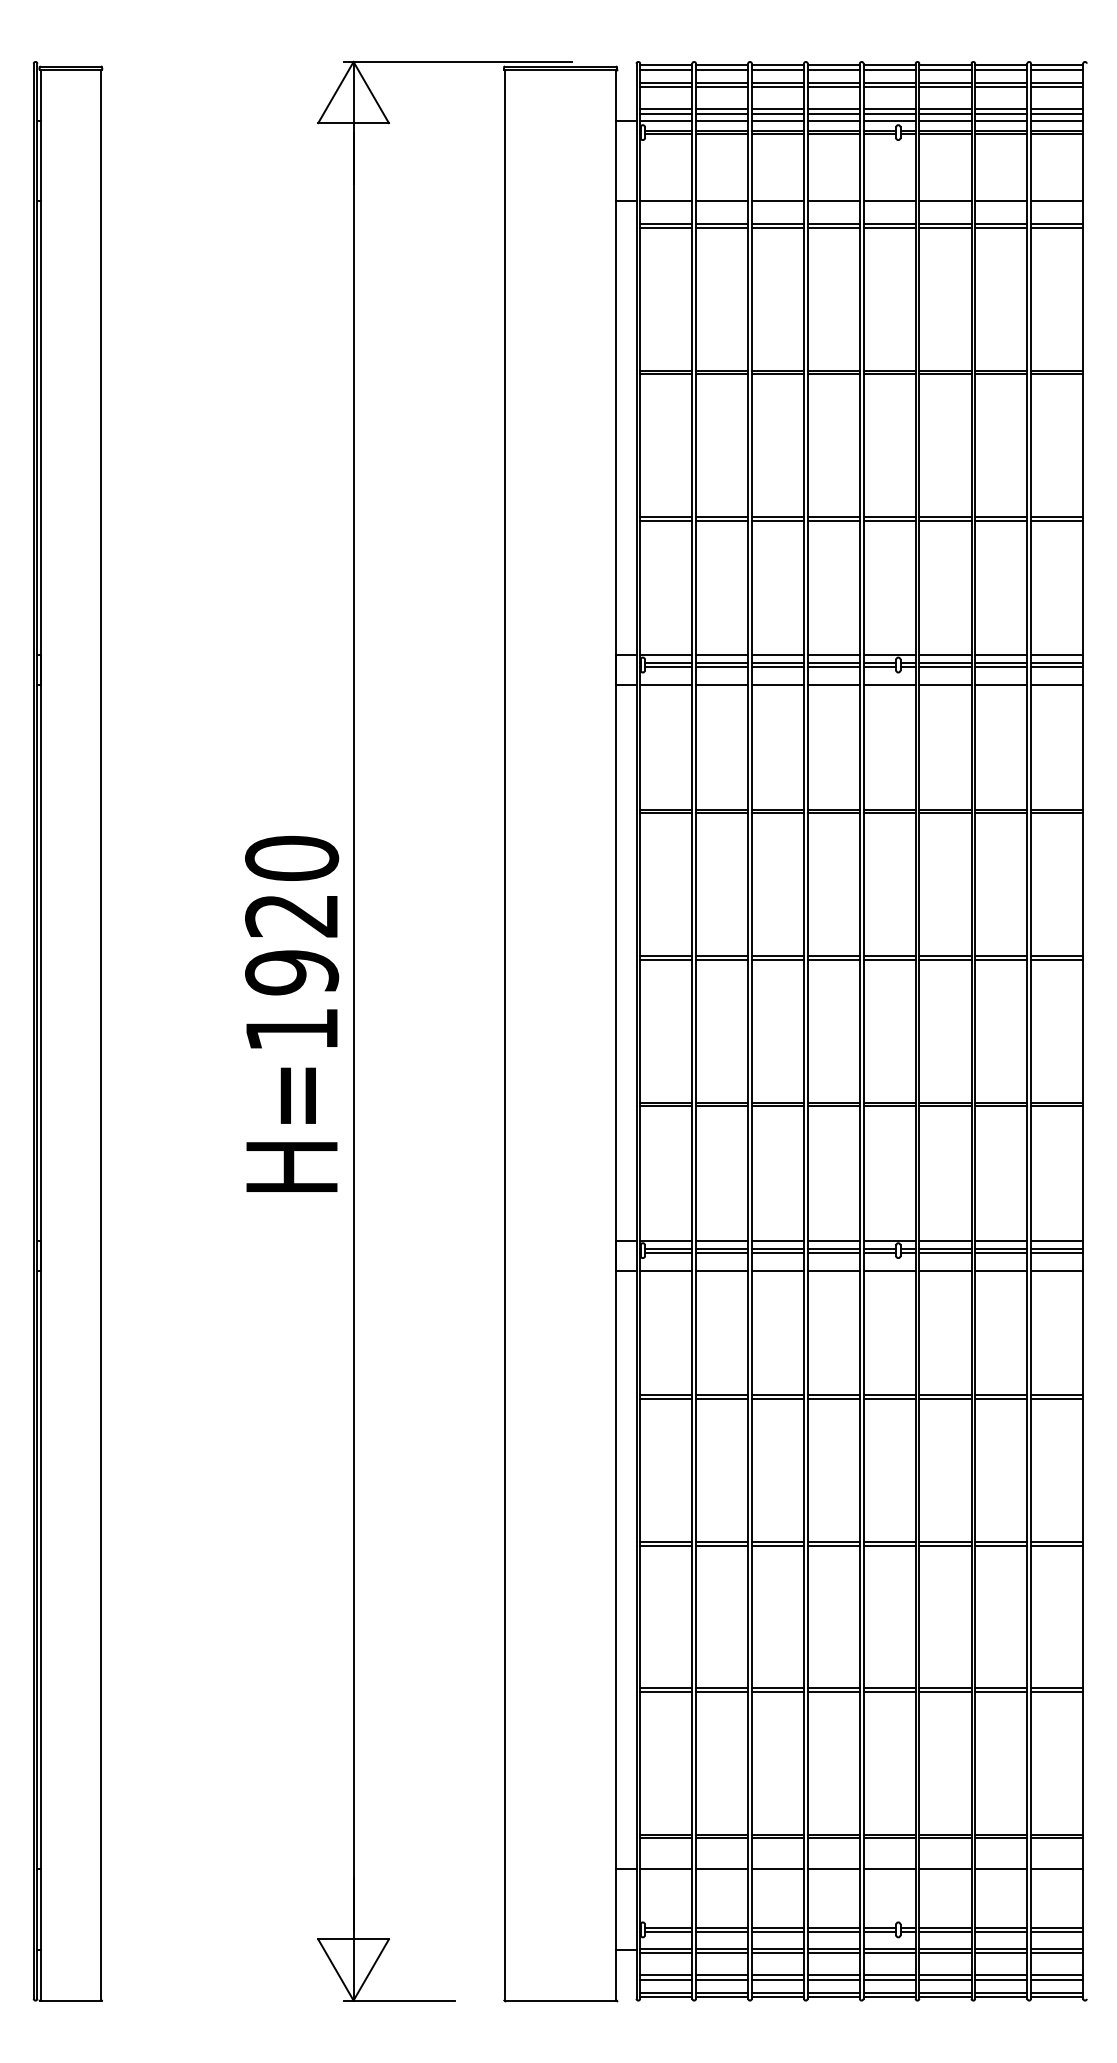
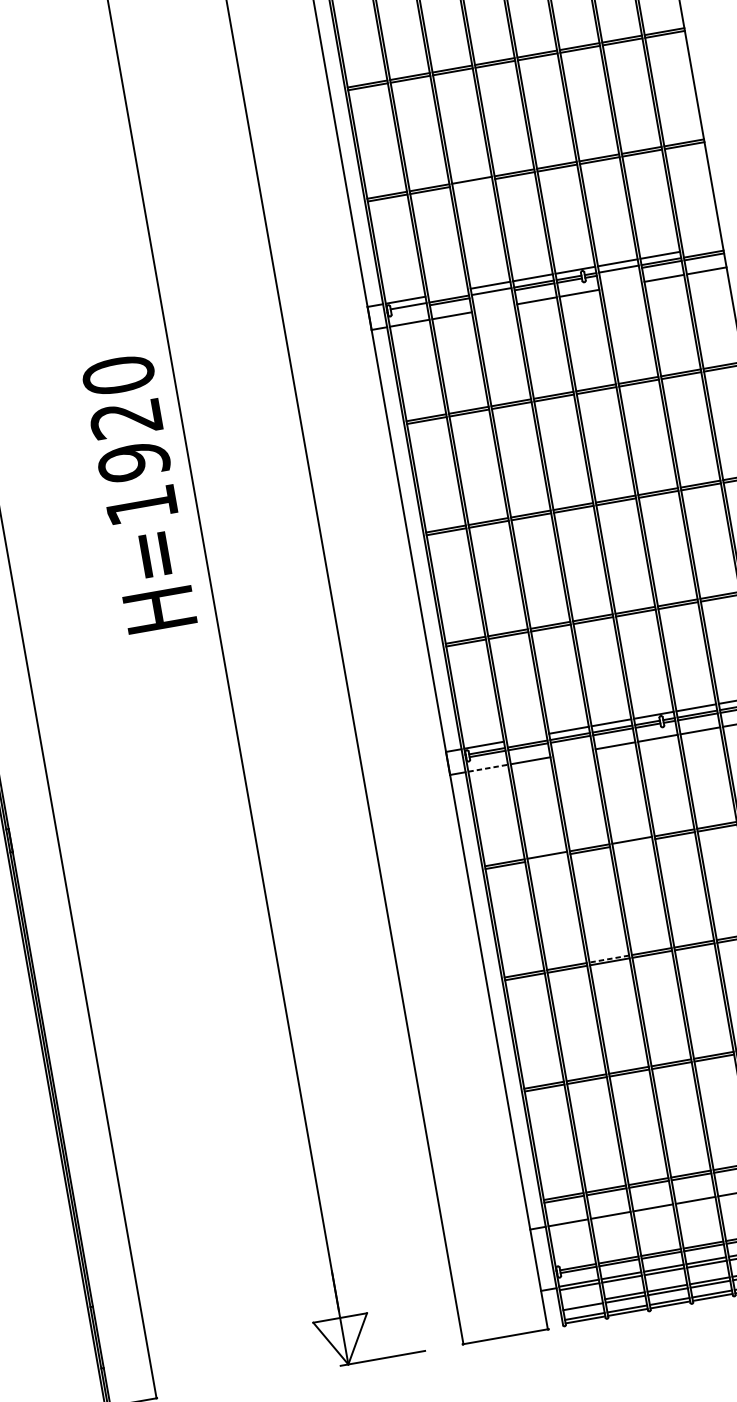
line: (777, 520) -> (472, 183), removed
line: (721, 655) -> (447, 293), removed
line: (1057, 655) -> (703, 248), removed
line: (668, 667) -> (409, 309), removed
line: (777, 667) -> (491, 294), removed
line: (945, 667) -> (619, 272), removed
line: (777, 685) -> (494, 308), removed
line: (945, 685) -> (621, 285), removed
text: (292, 1013) -> (139, 493), moved
line: (721, 1240) -> (526, 737), removed
line: (666, 1271) -> (488, 768), solid -> dashed
line: (777, 1271) -> (572, 753), removed
line: (721, 1399) -> (547, 858), removed
line: (833, 1399) -> (632, 843), removed
line: (777, 1541) -> (608, 958), solid -> dashed
line: (666, 1975) -> (582, 1303), removed

